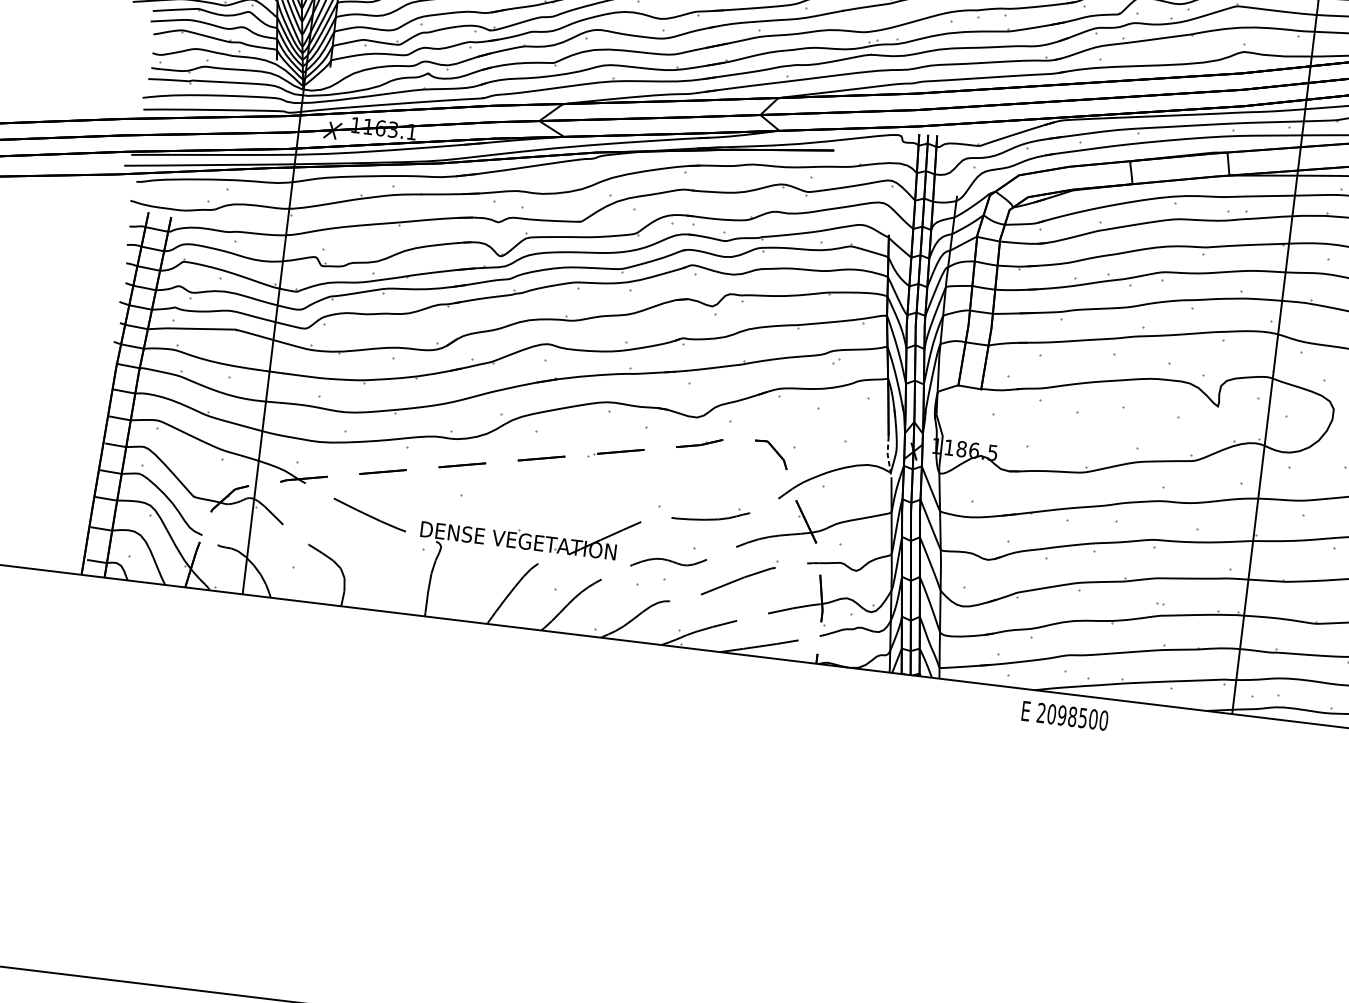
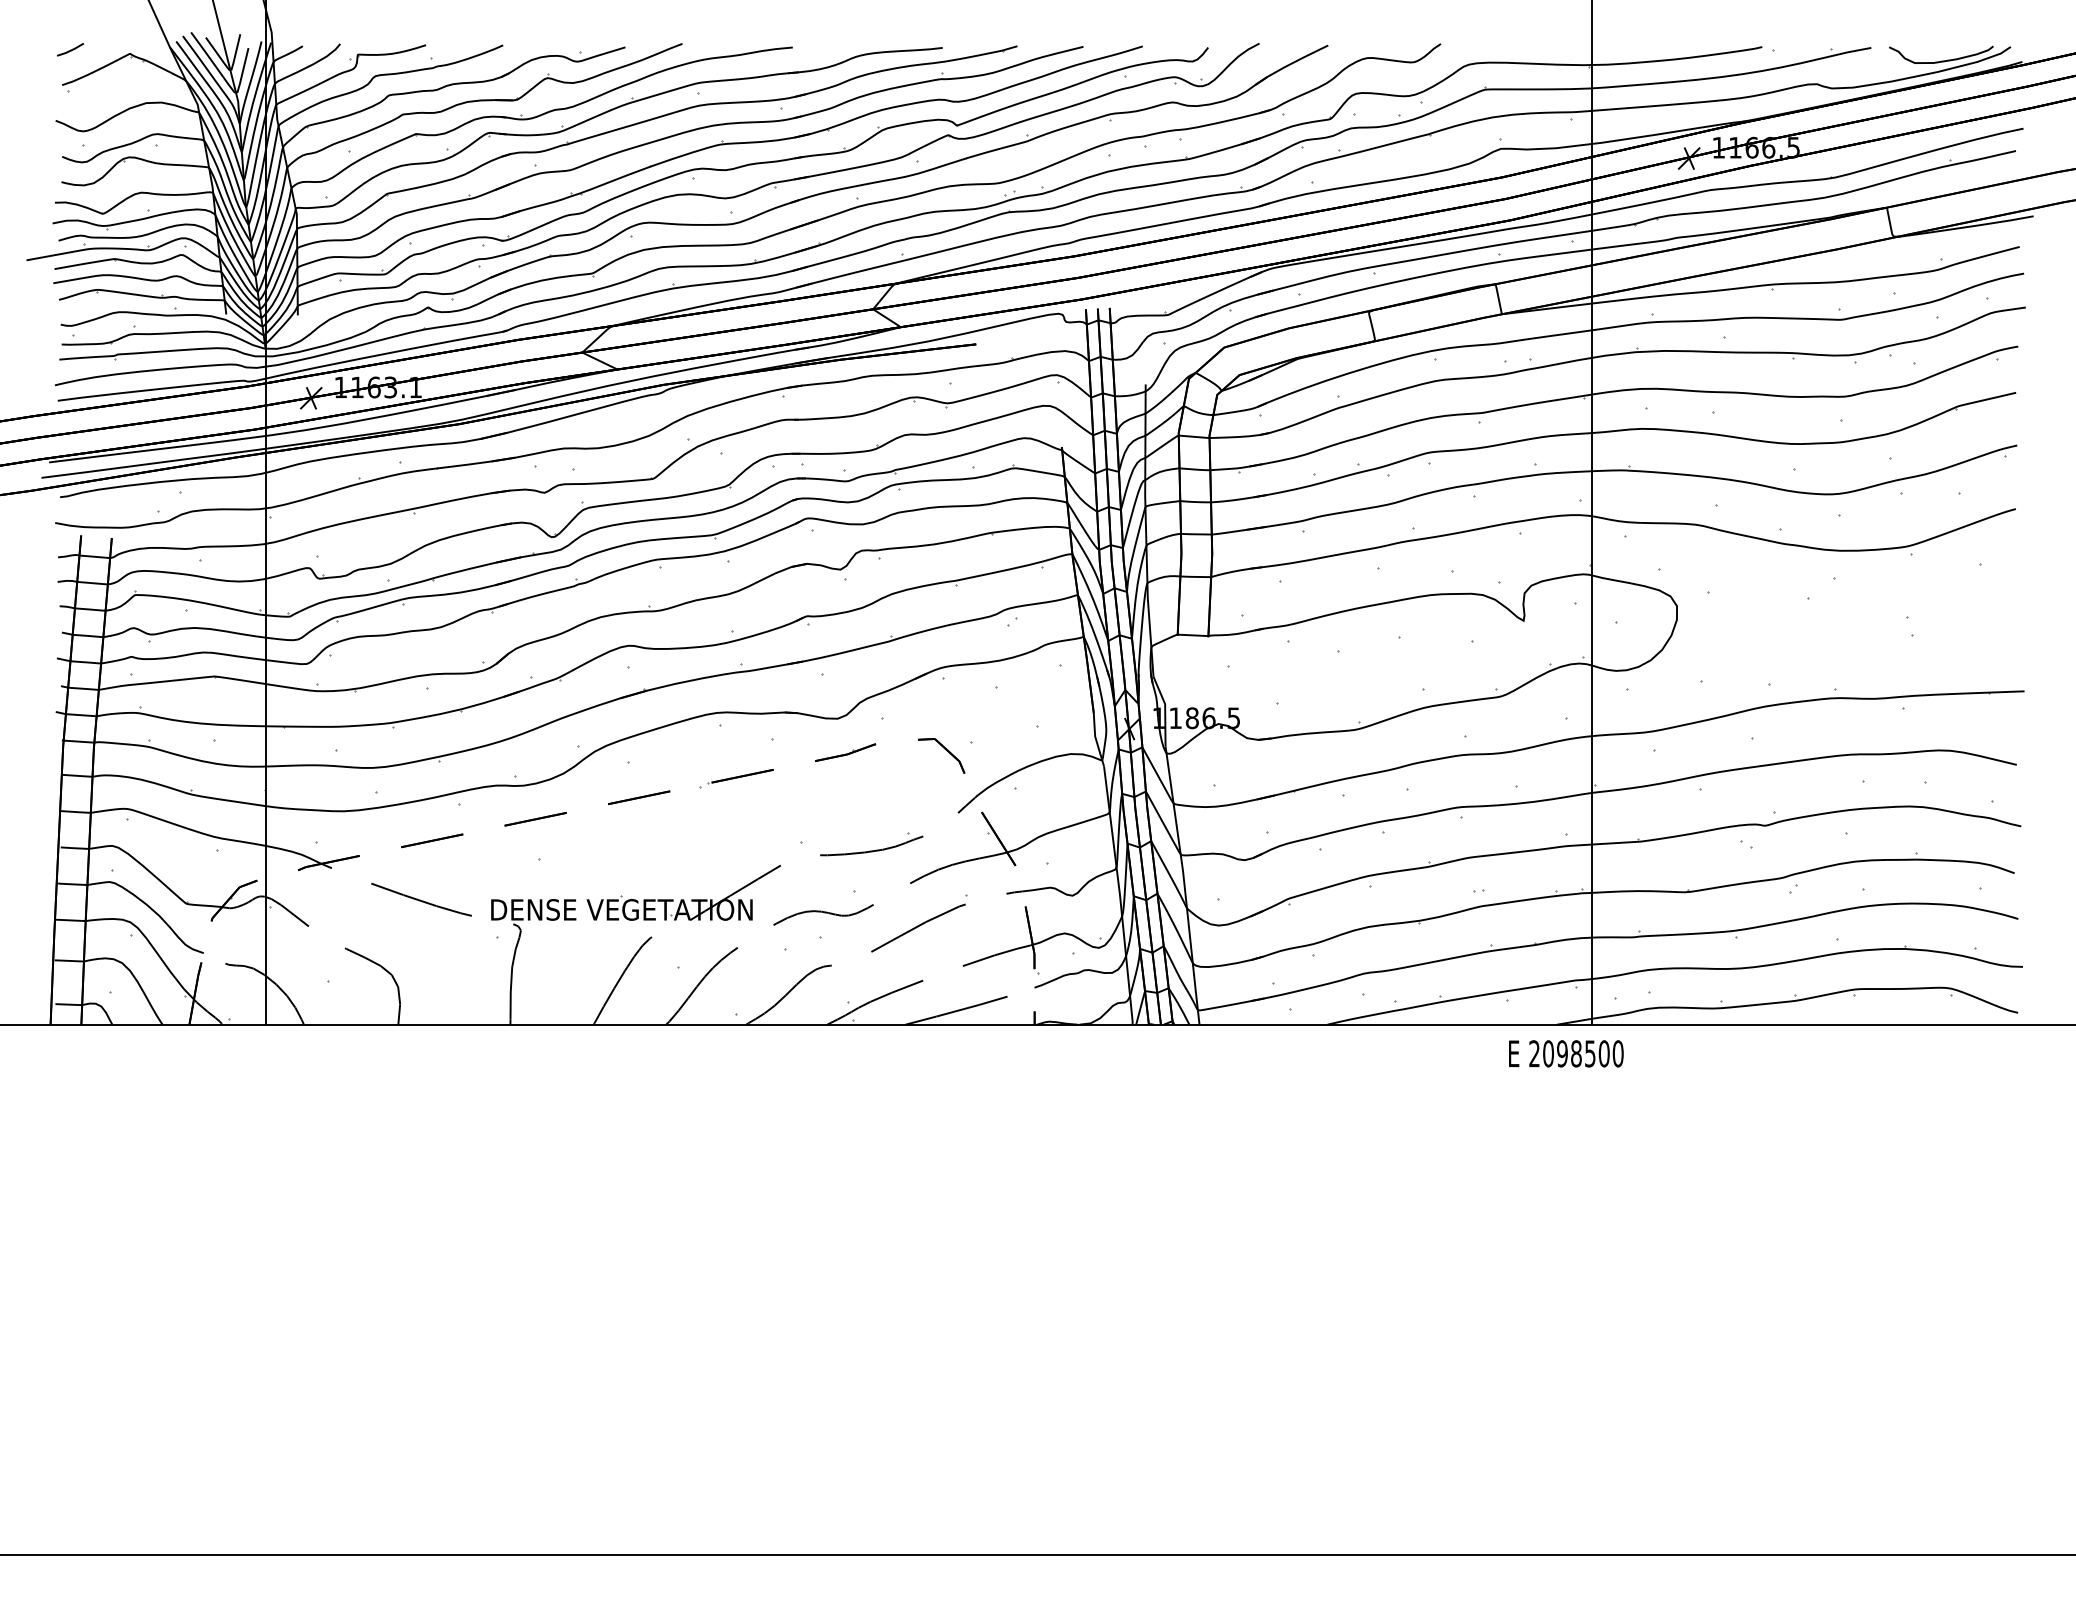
line: (888, 457) -> (1096, 740), dashed -> solid
text: (1065, 715) -> (1566, 1053), moved

